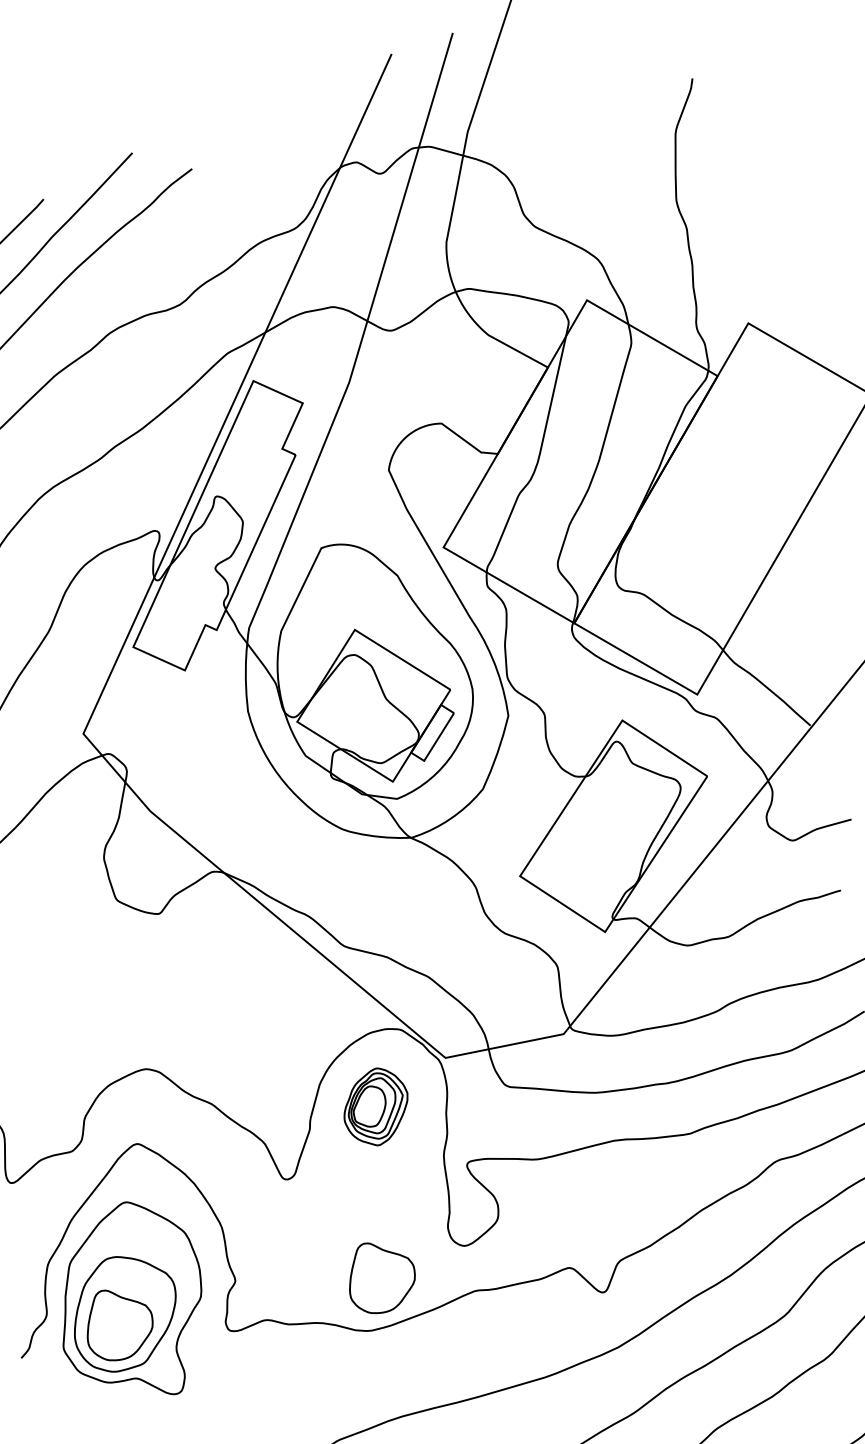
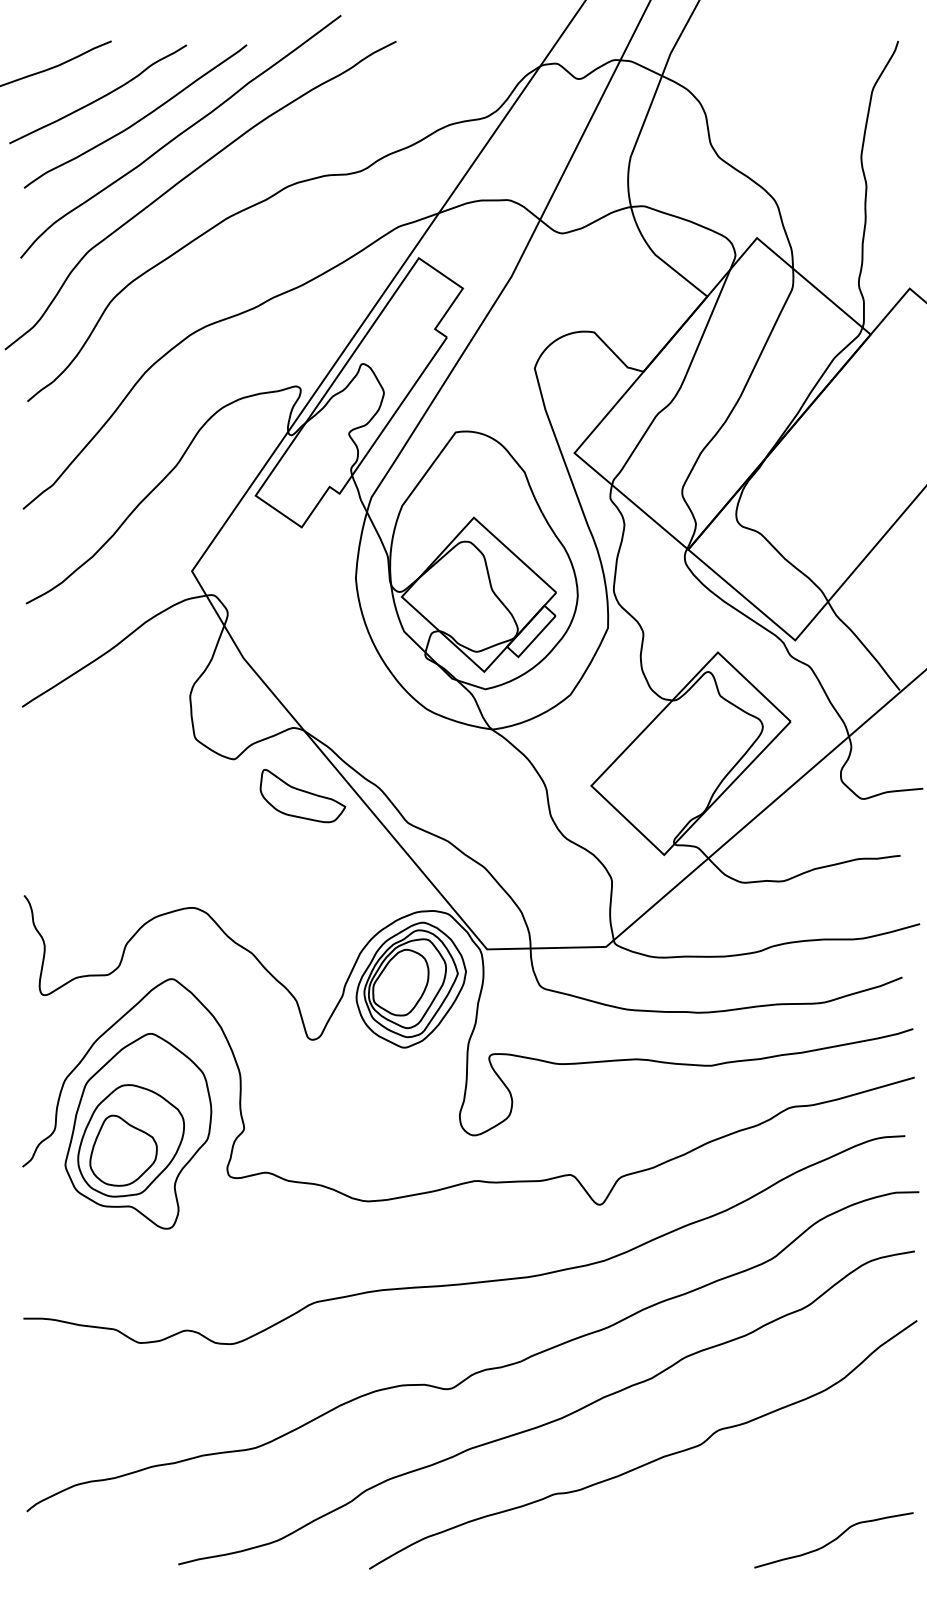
part: (233, 938) -> (302, 796), added
part: (375, 1106) -> (410, 984), size x1.67
part: (381, 1276) -> (386, 1150), removed

